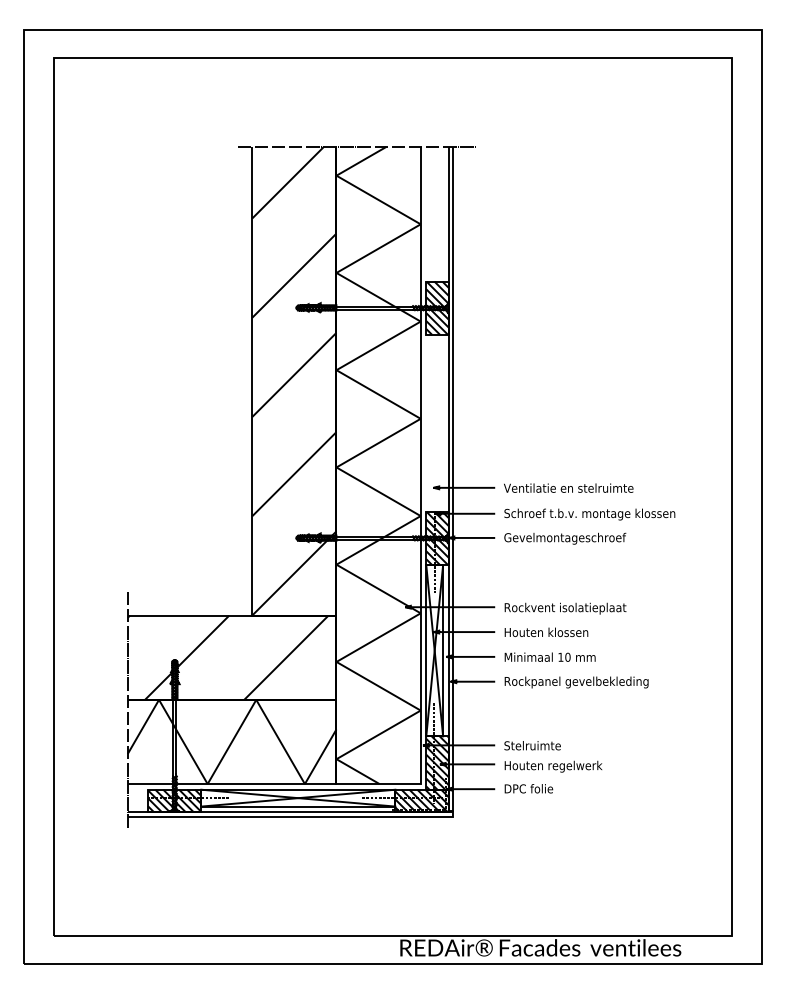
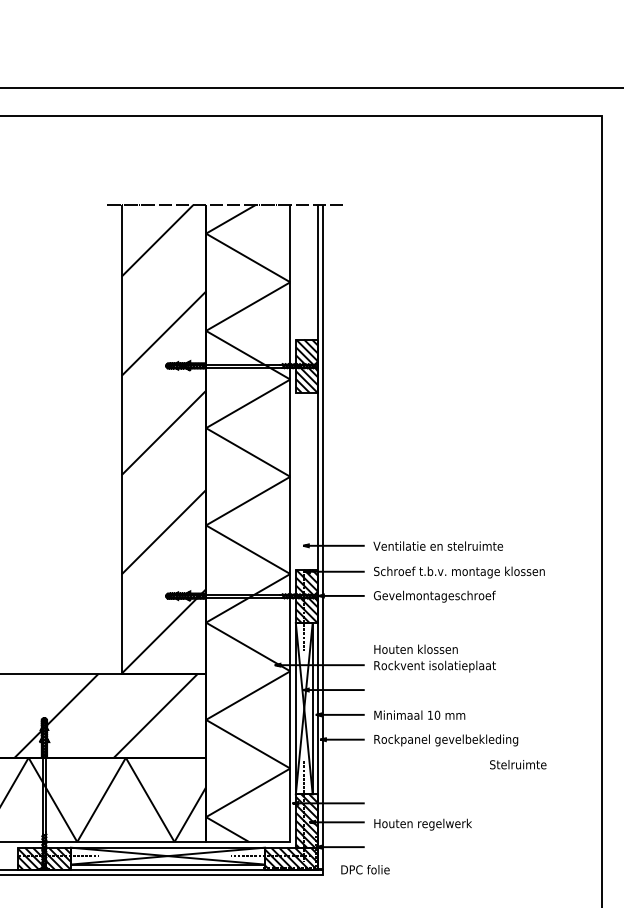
text: (546, 631) -> (416, 648), moved
text: (532, 745) -> (518, 764), moved
text: (528, 788) -> (365, 869), moved

